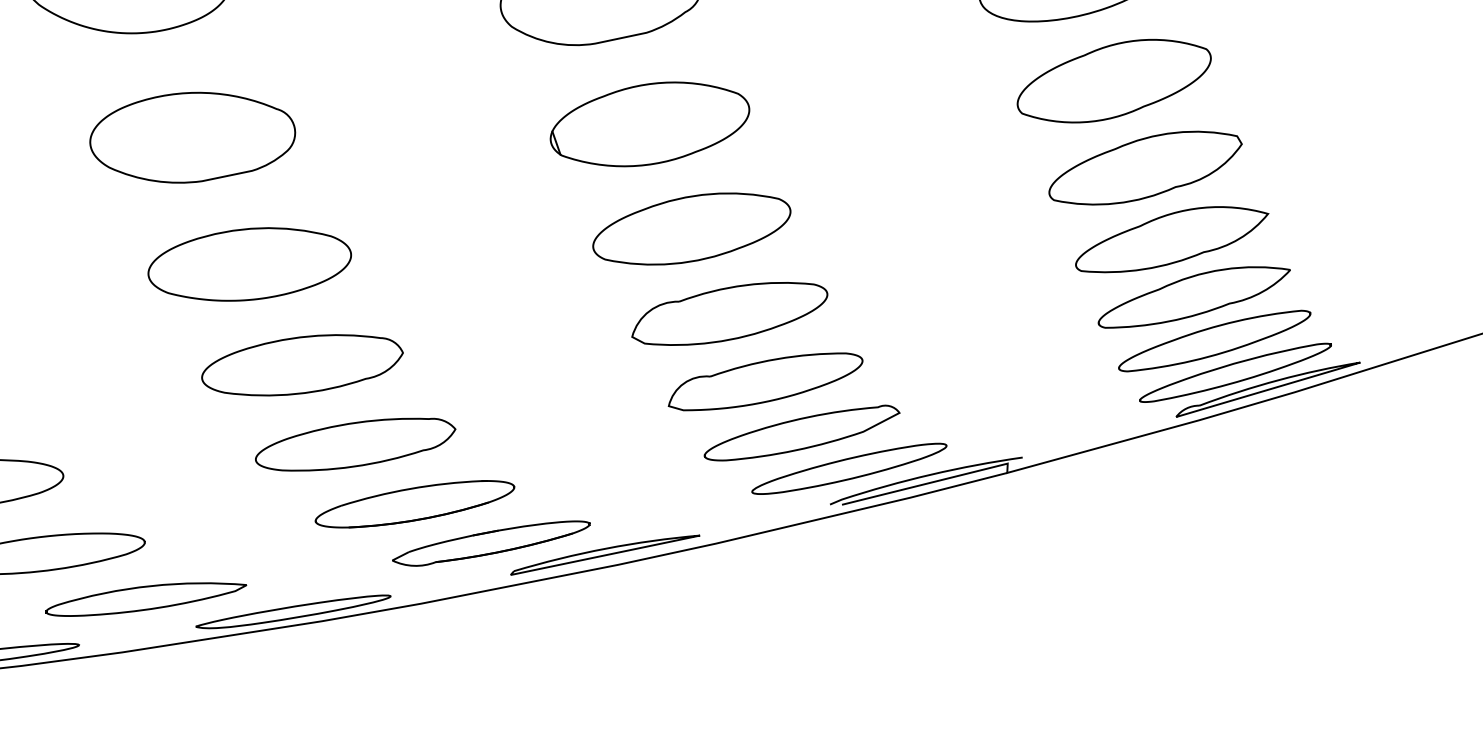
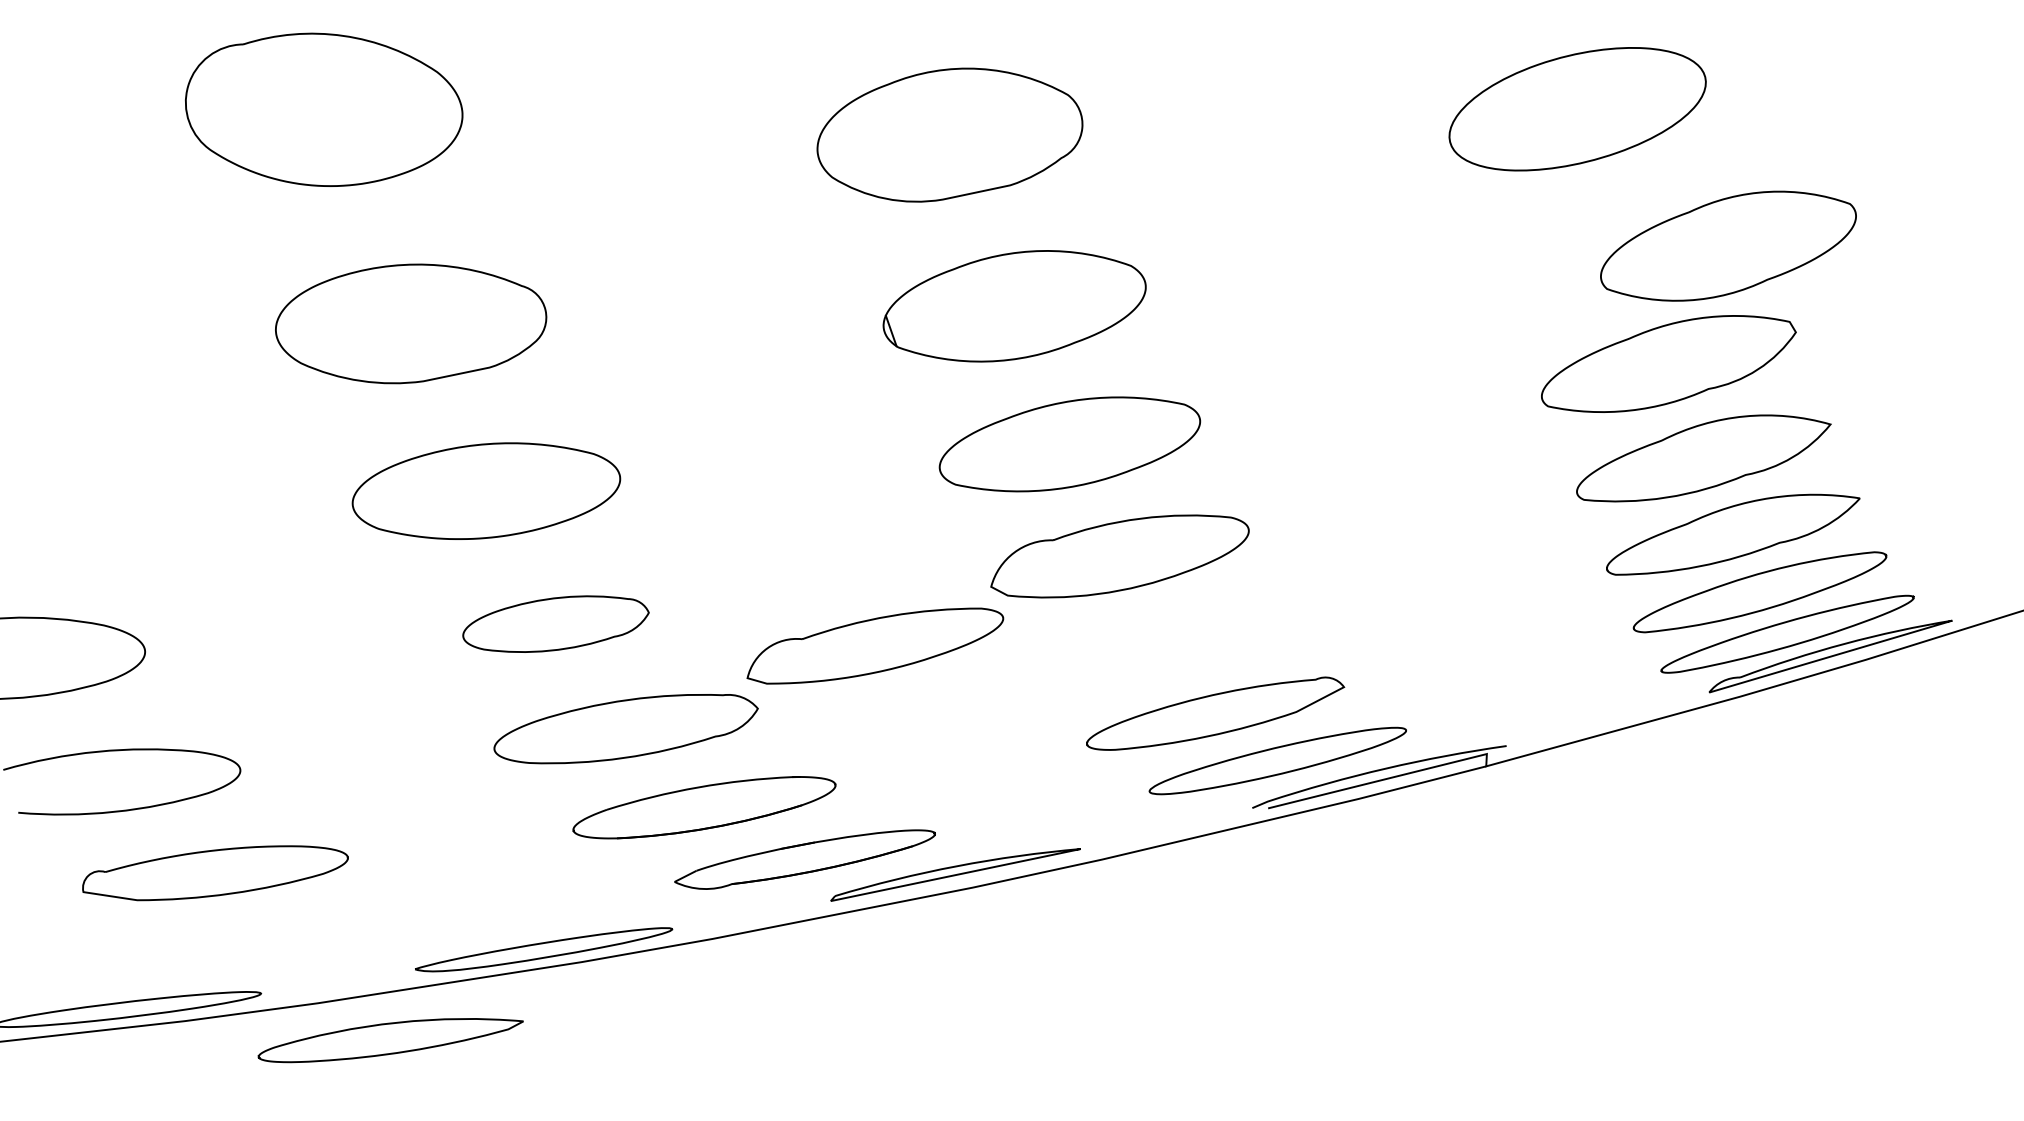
part: (1114, 80) -> (1728, 245), moved
part: (302, 364) -> (555, 623), size x0.7
part: (765, 381) -> (875, 645), moved
part: (146, 599) -> (390, 1040), moved

